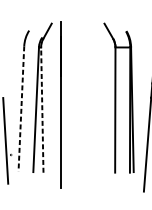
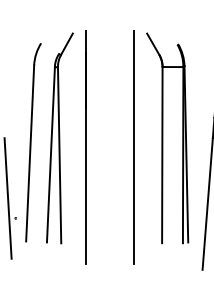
line: (95, 104) -> (134, 147), added
line: (21, 108) -> (30, 153), dashed -> solid
line: (42, 109) -> (59, 154), dashed -> solid

